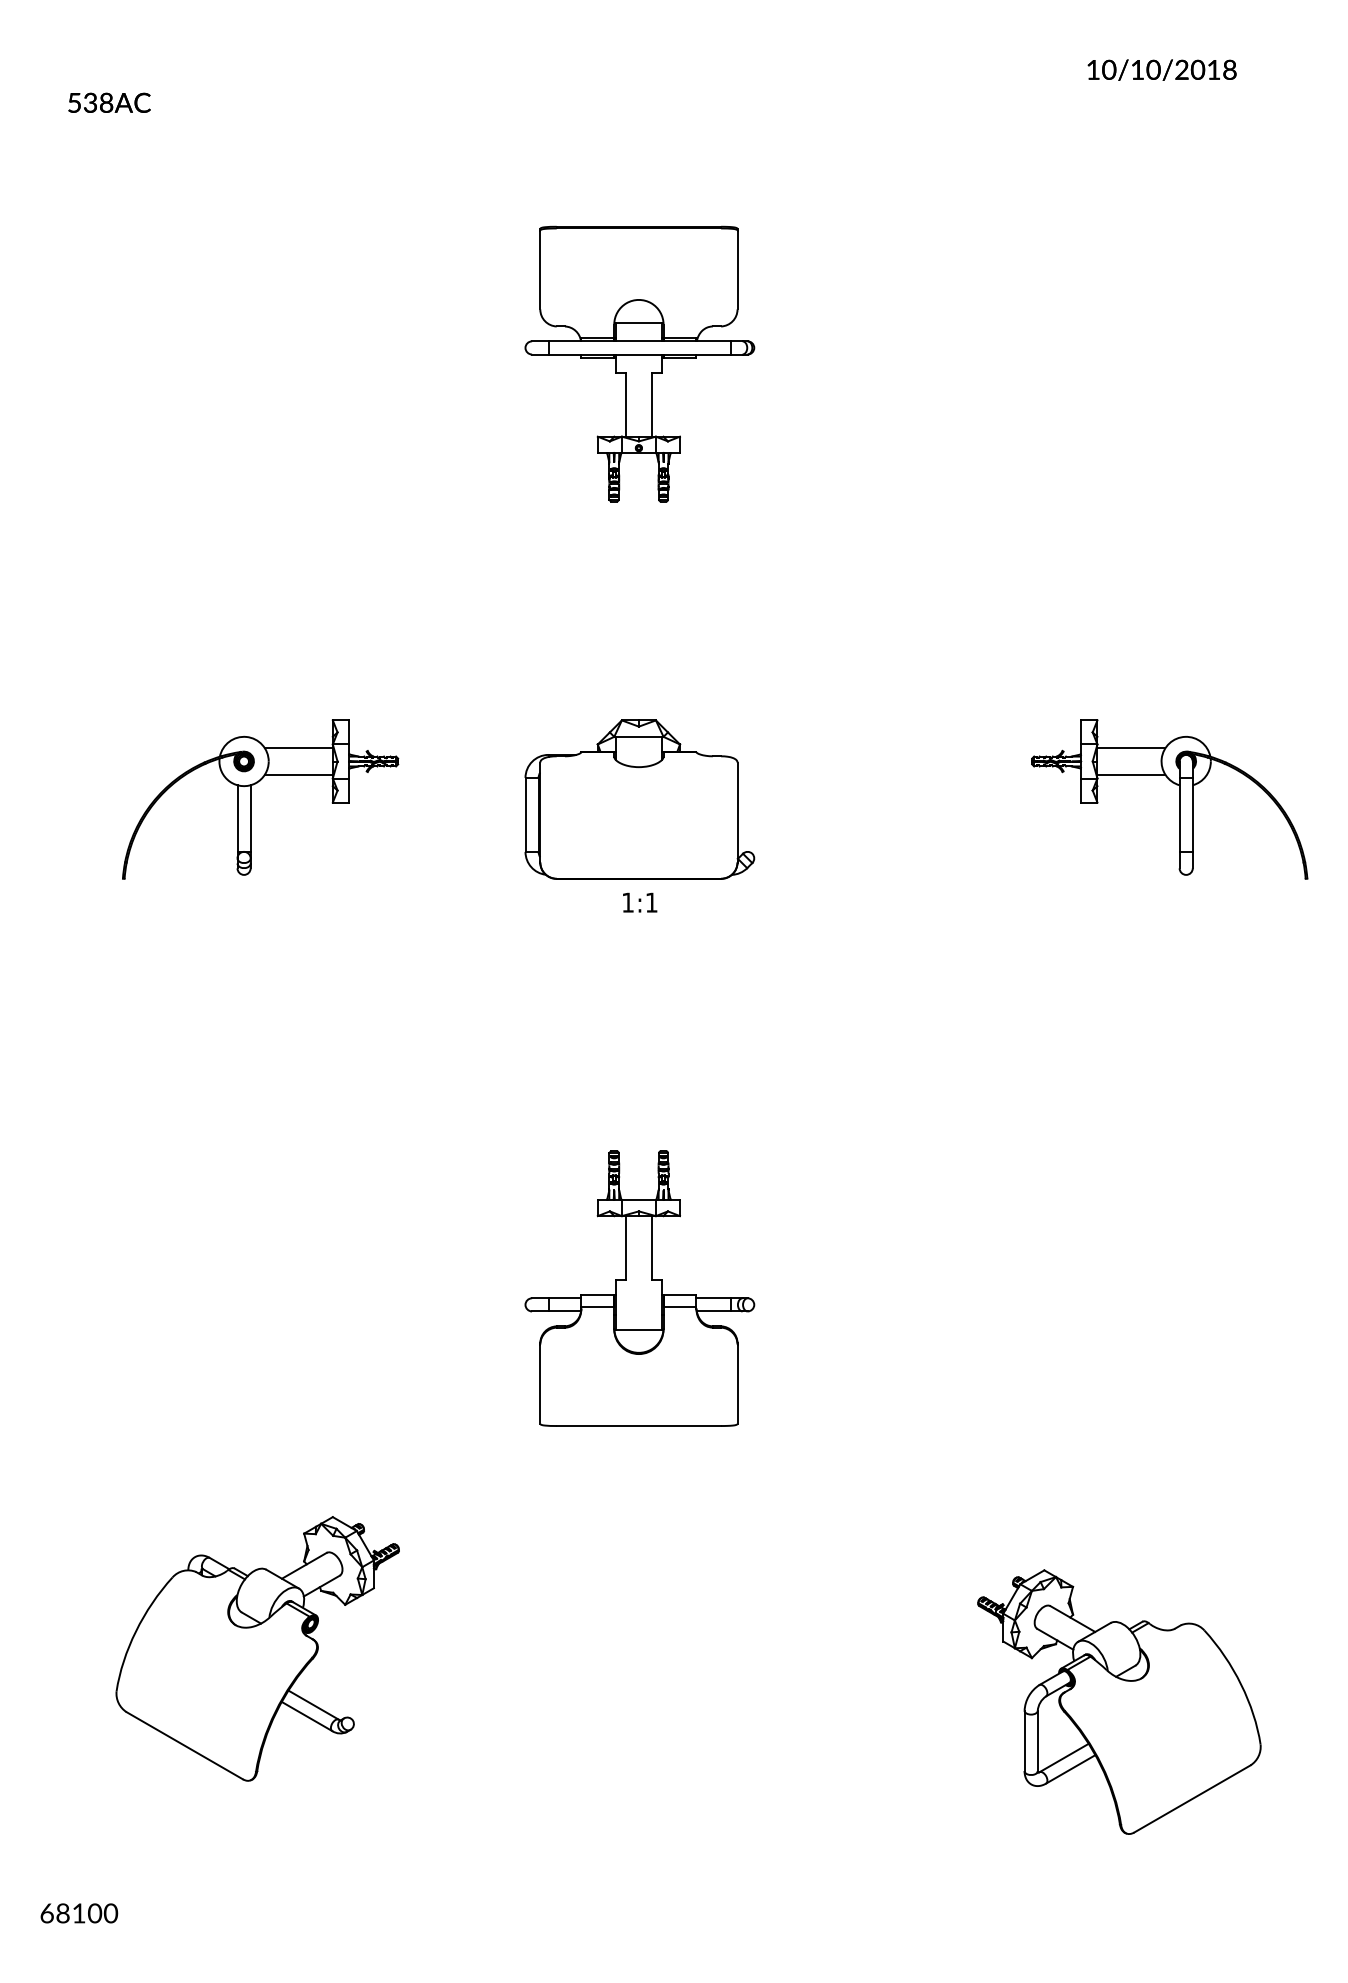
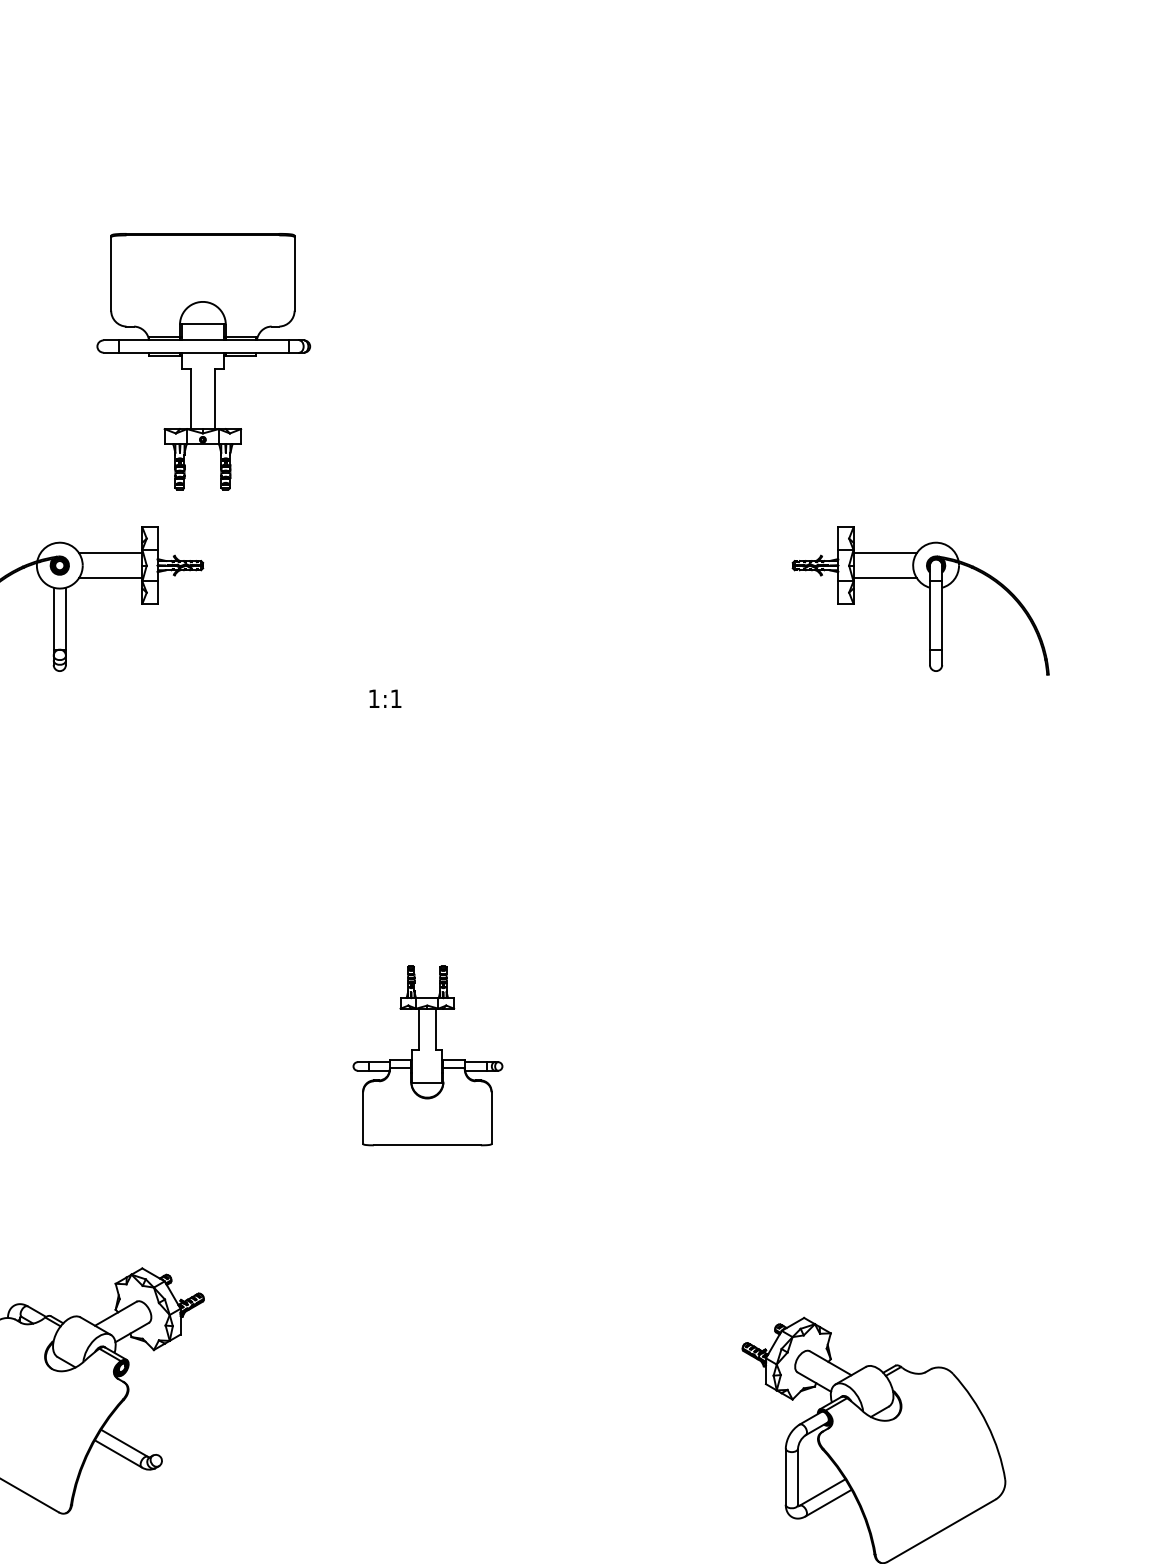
part: (639, 363) -> (203, 361), moved
part: (639, 799) -> (427, 600), removed
text: (640, 902) -> (385, 698), moved
part: (639, 1288) -> (427, 1055), size x0.7

